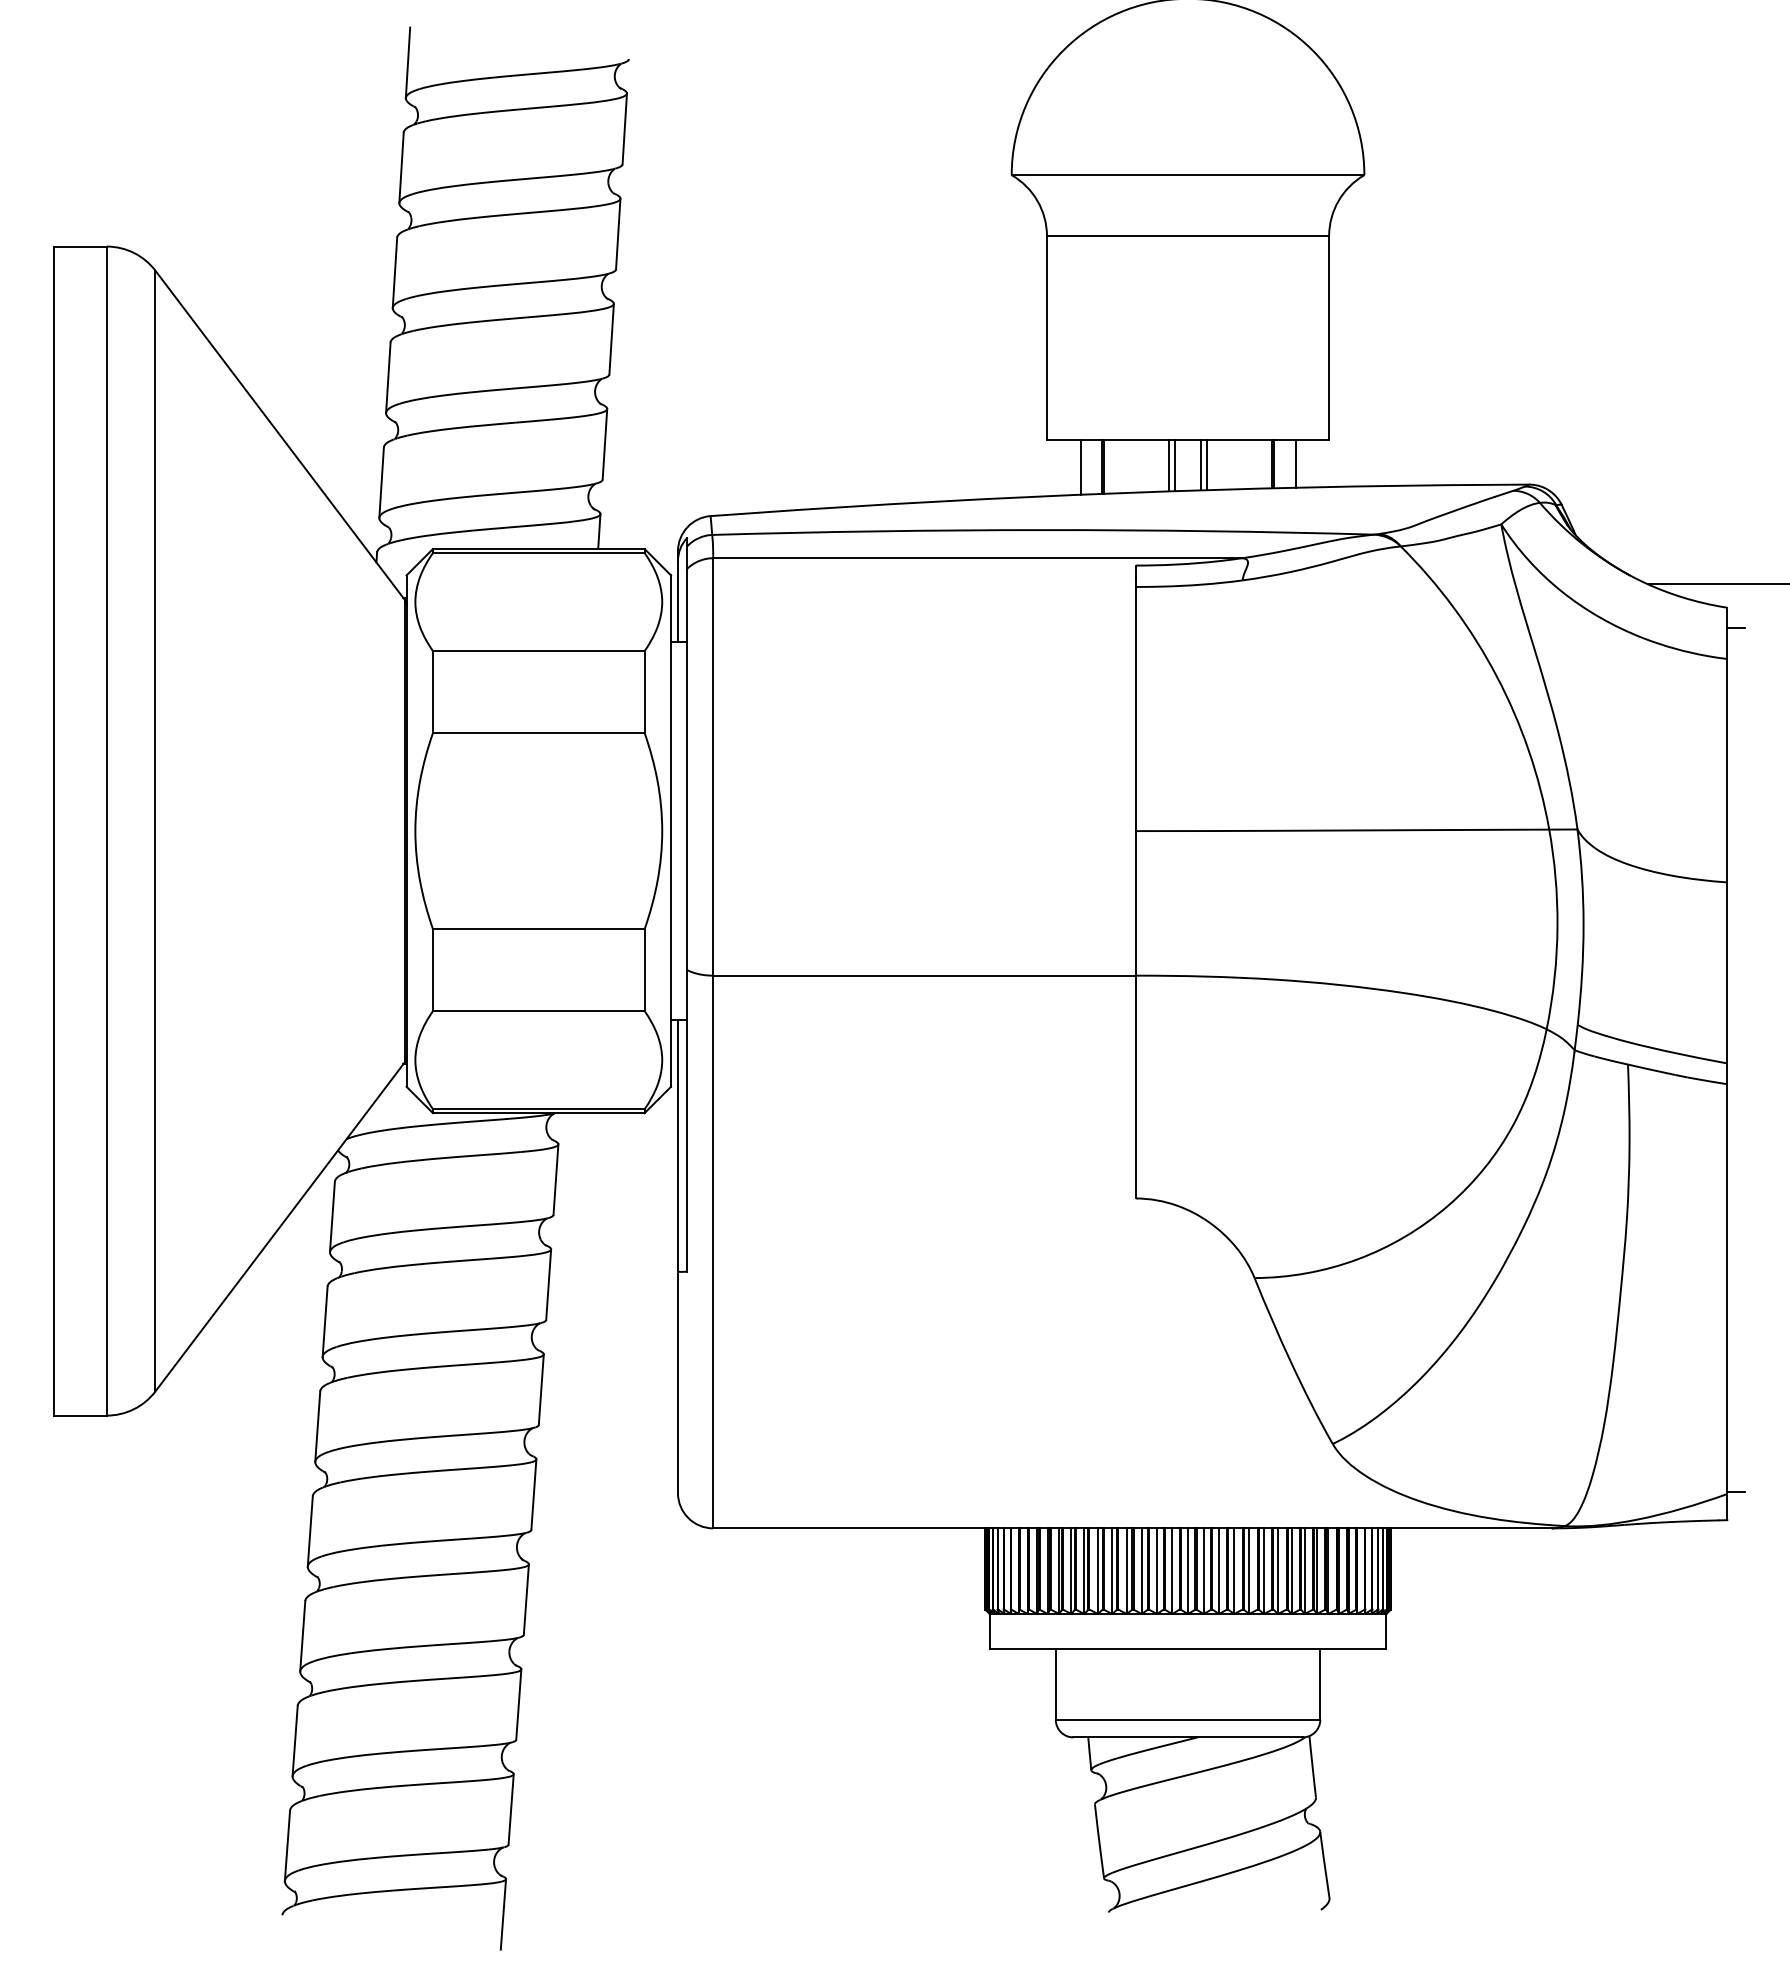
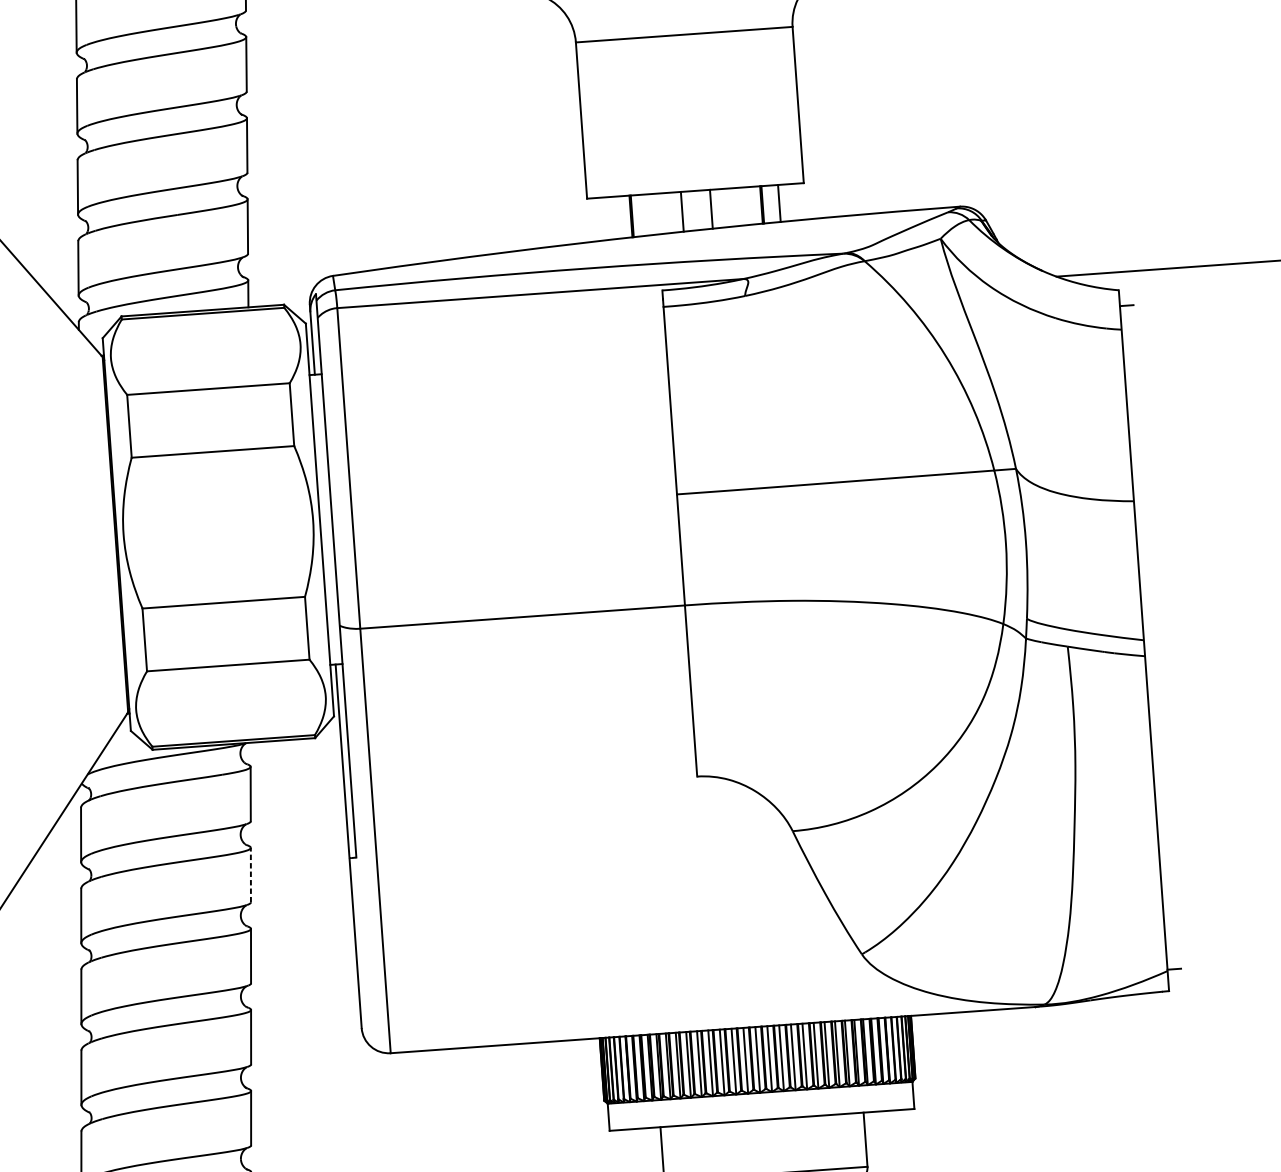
line: (1201, 464) -> (707, 209), removed
line: (1174, 465) -> (686, 211), removed
line: (1080, 466) -> (614, 217), removed
line: (548, 1284) -> (250, 874), solid -> dashed

